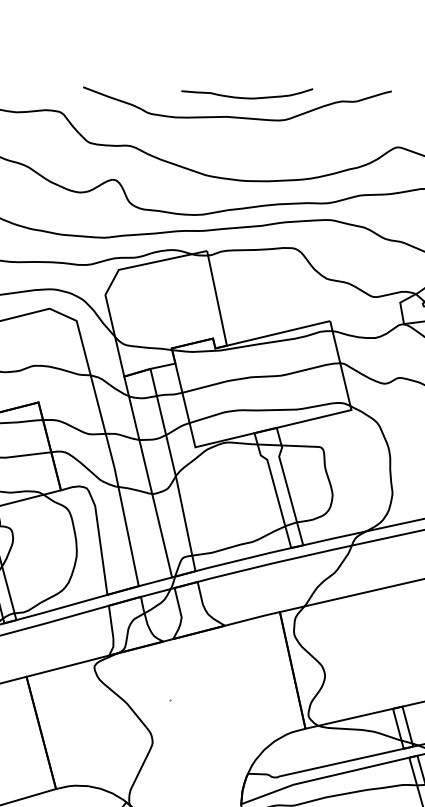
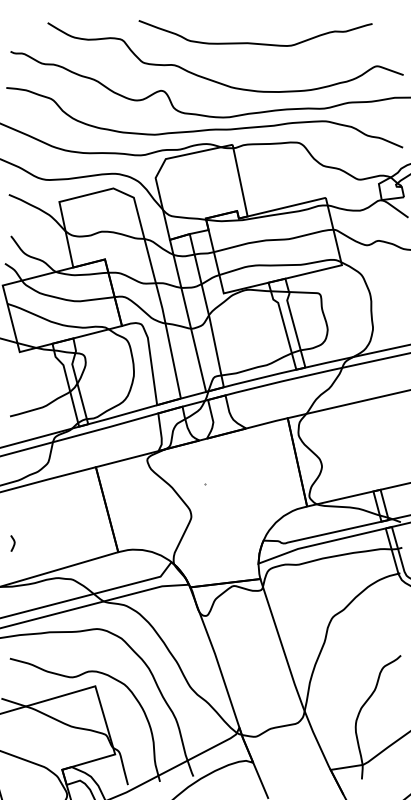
curve: (246, 97) -> (262, 28), removed

